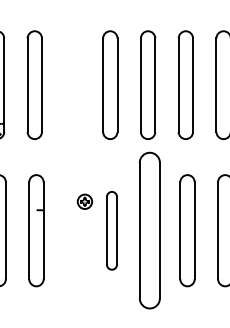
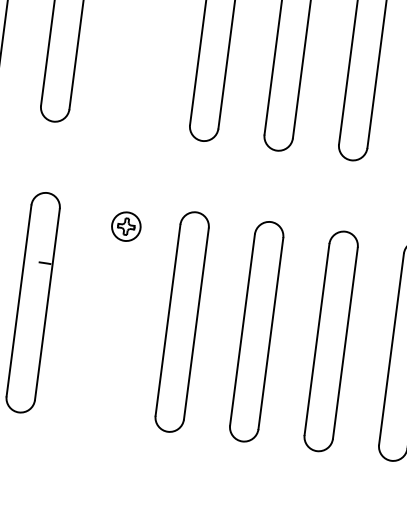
part: (84, 201) -> (125, 225), moved
part: (111, 230) -> (181, 321), size x1.43
part: (149, 230) -> (256, 331), size x0.71

